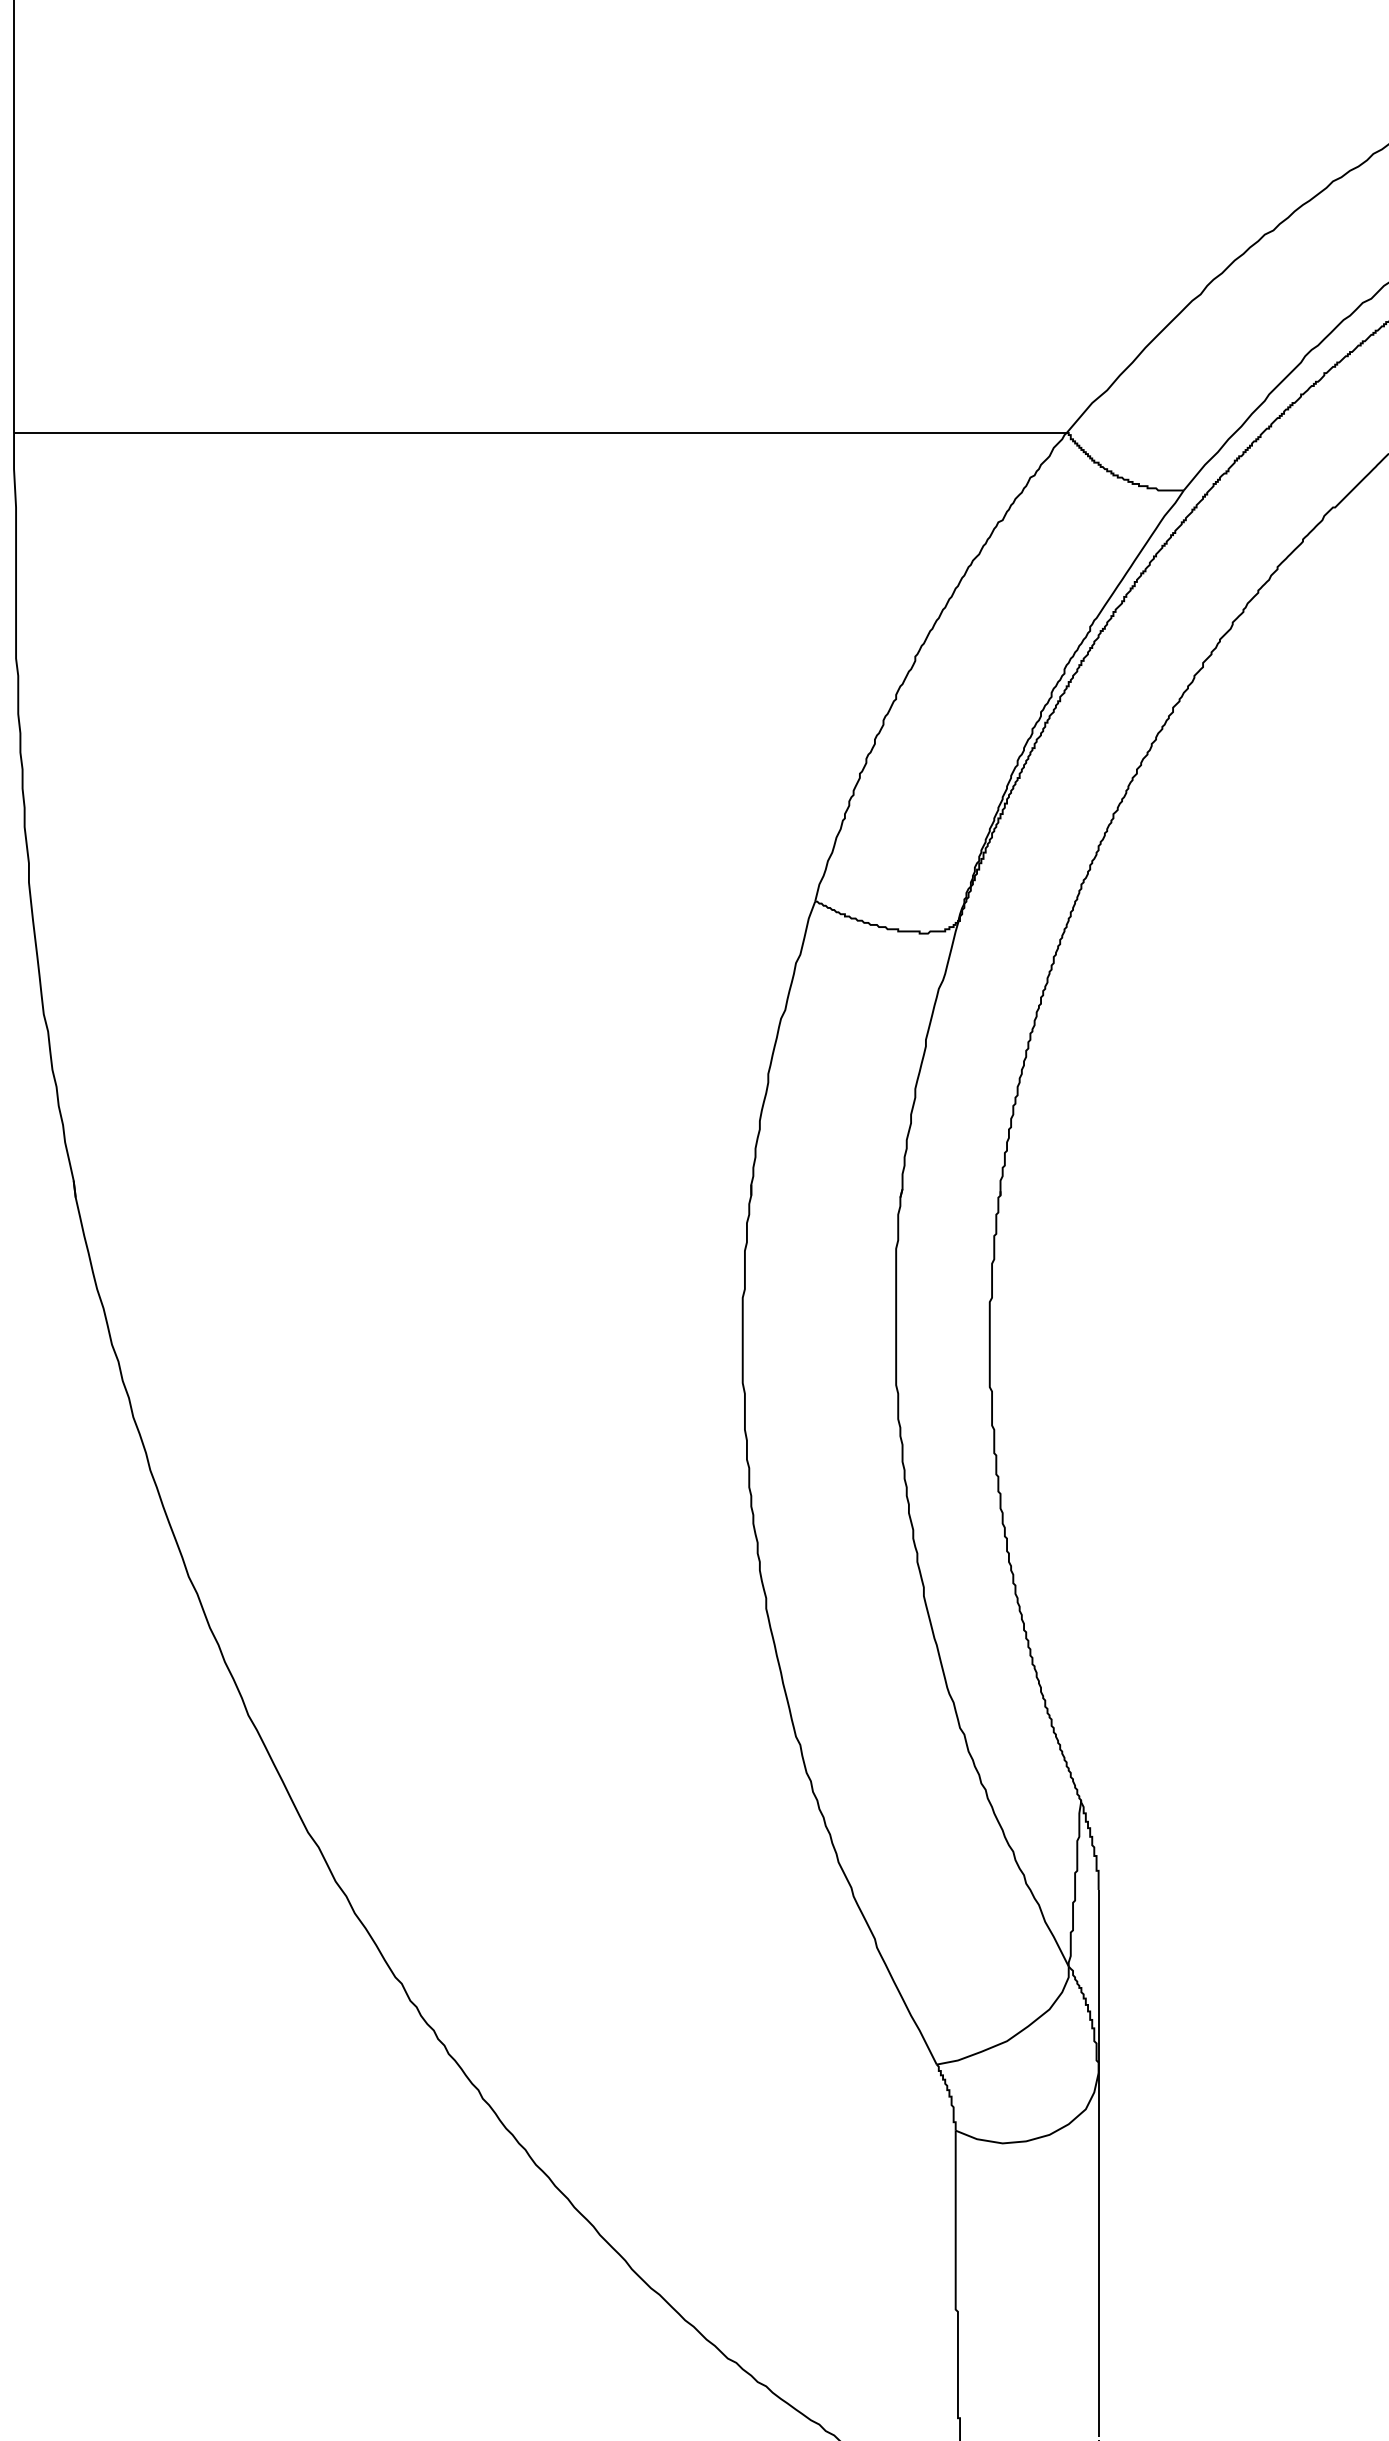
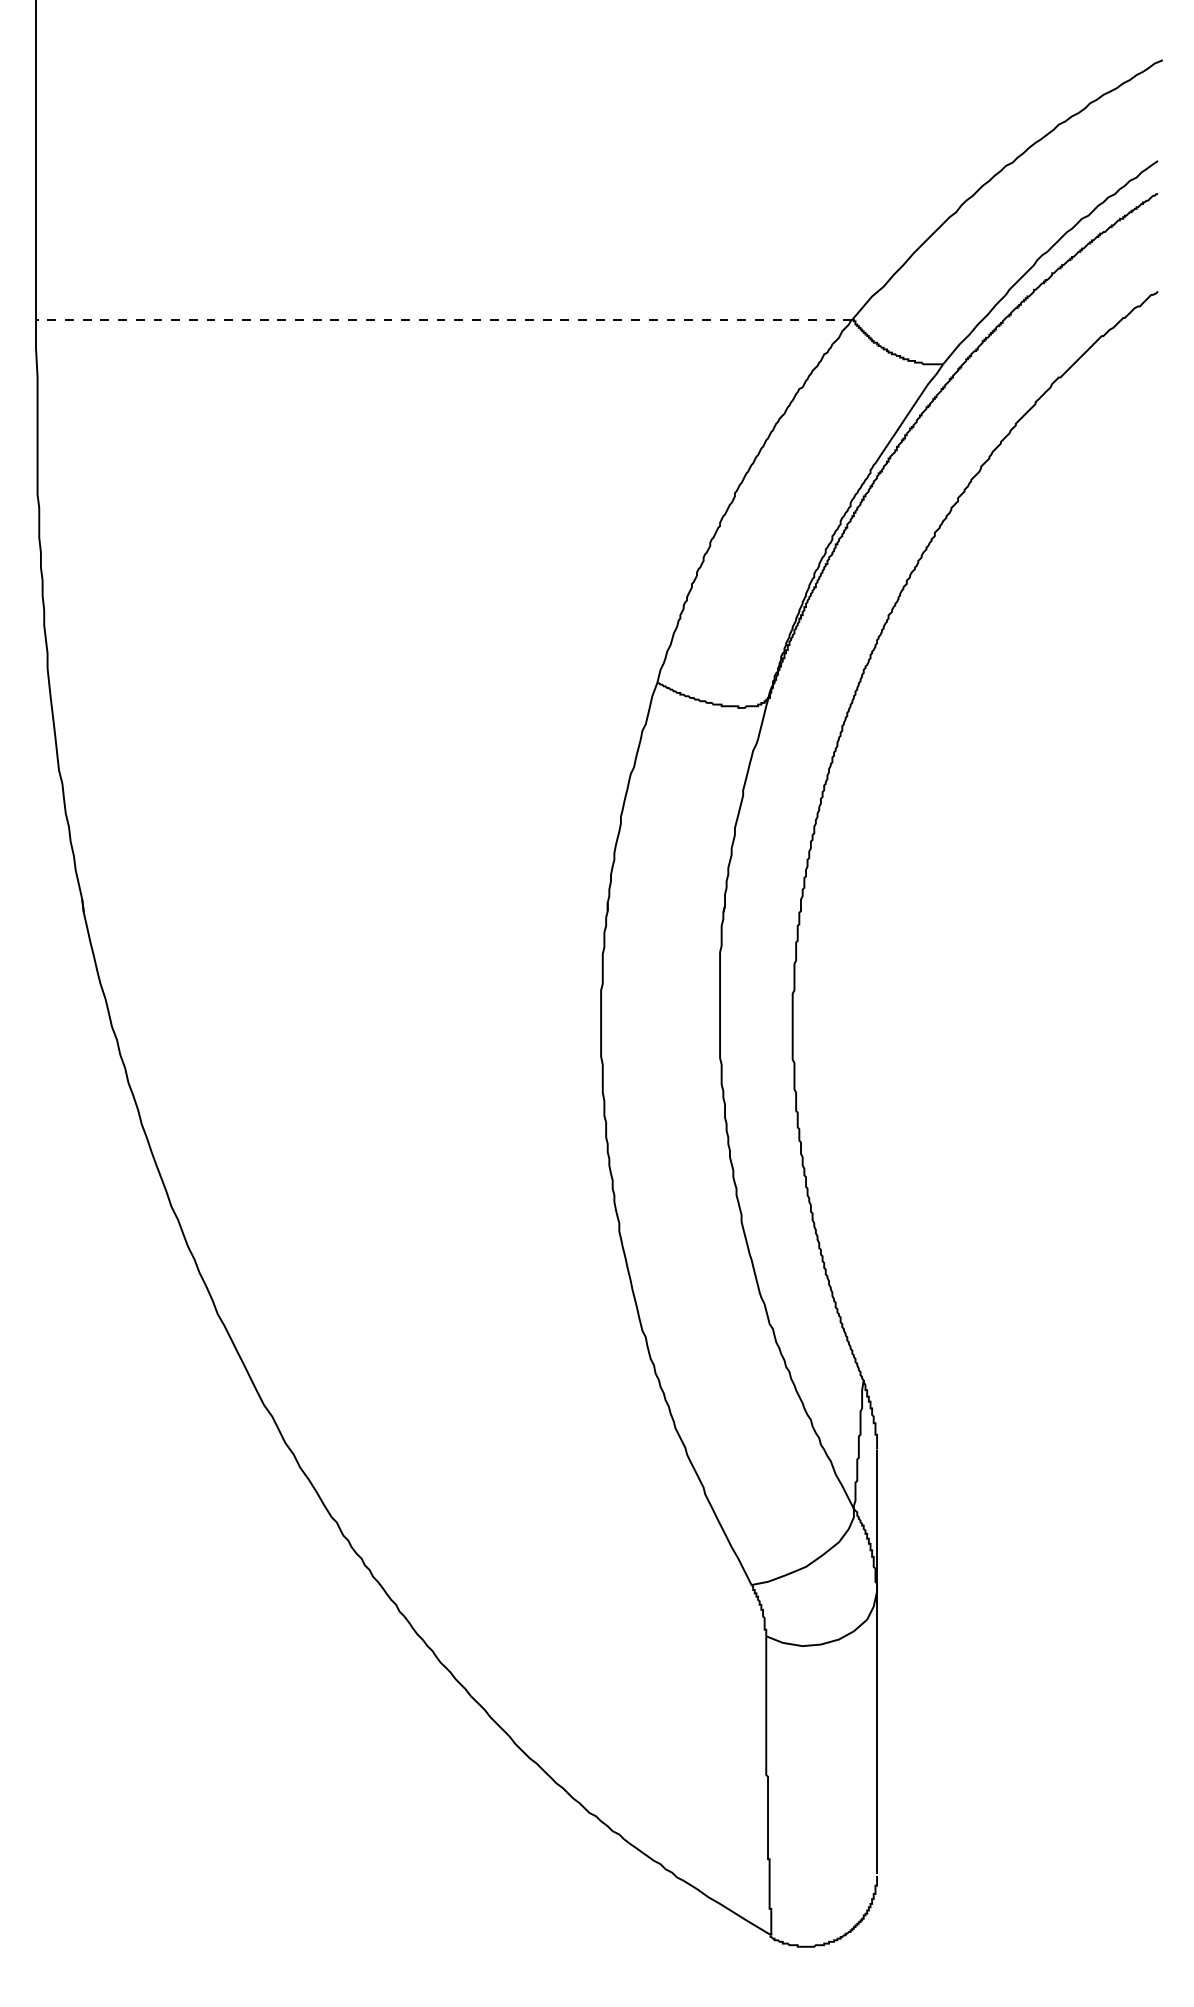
line: (539, 432) -> (443, 319), solid -> dashed

